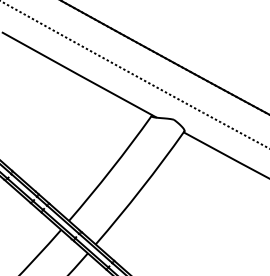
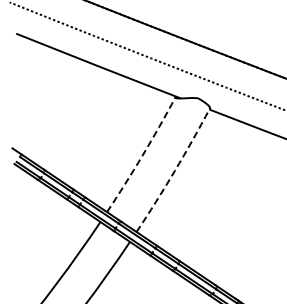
arc: (111, 169) -> (142, 155), solid -> dashed
arc: (141, 189) -> (174, 171), solid -> dashed

